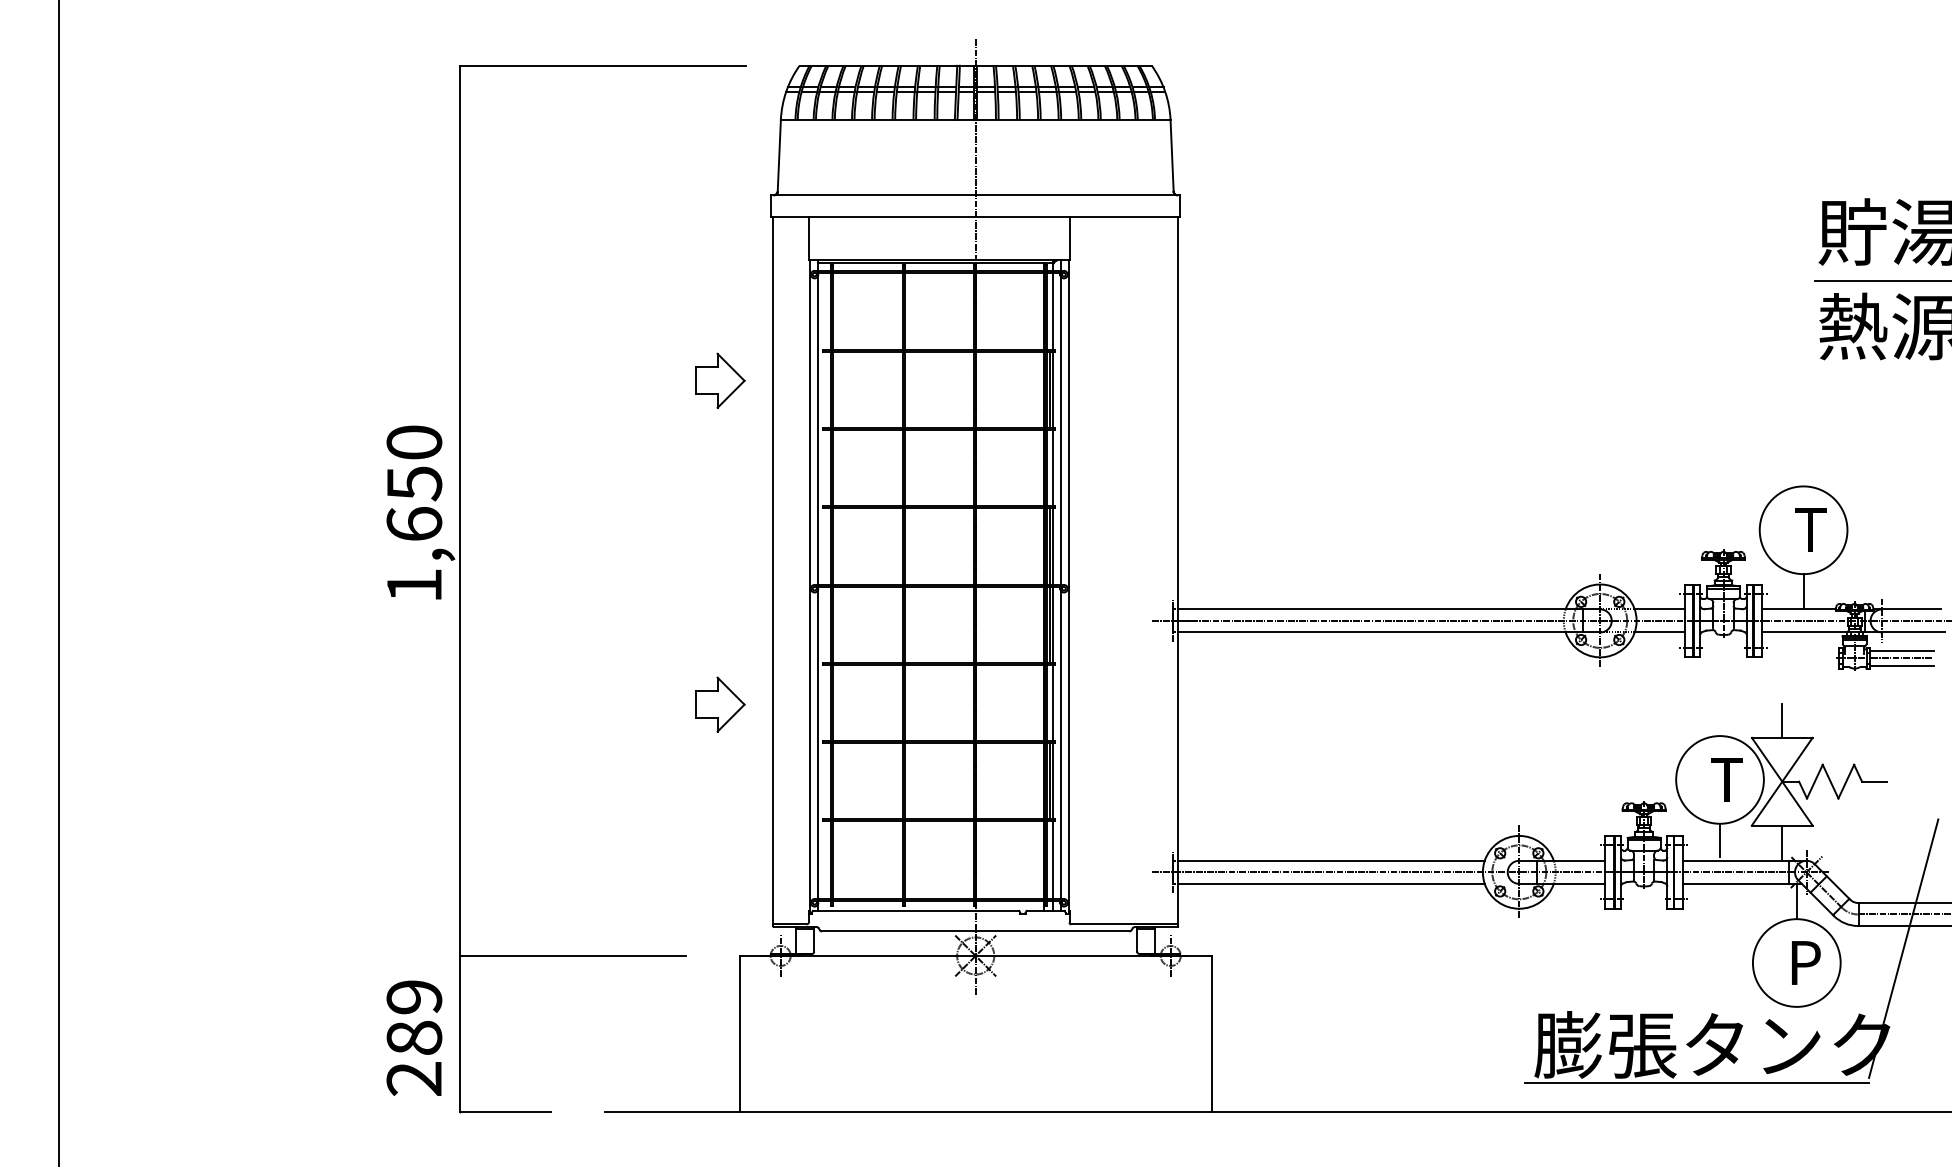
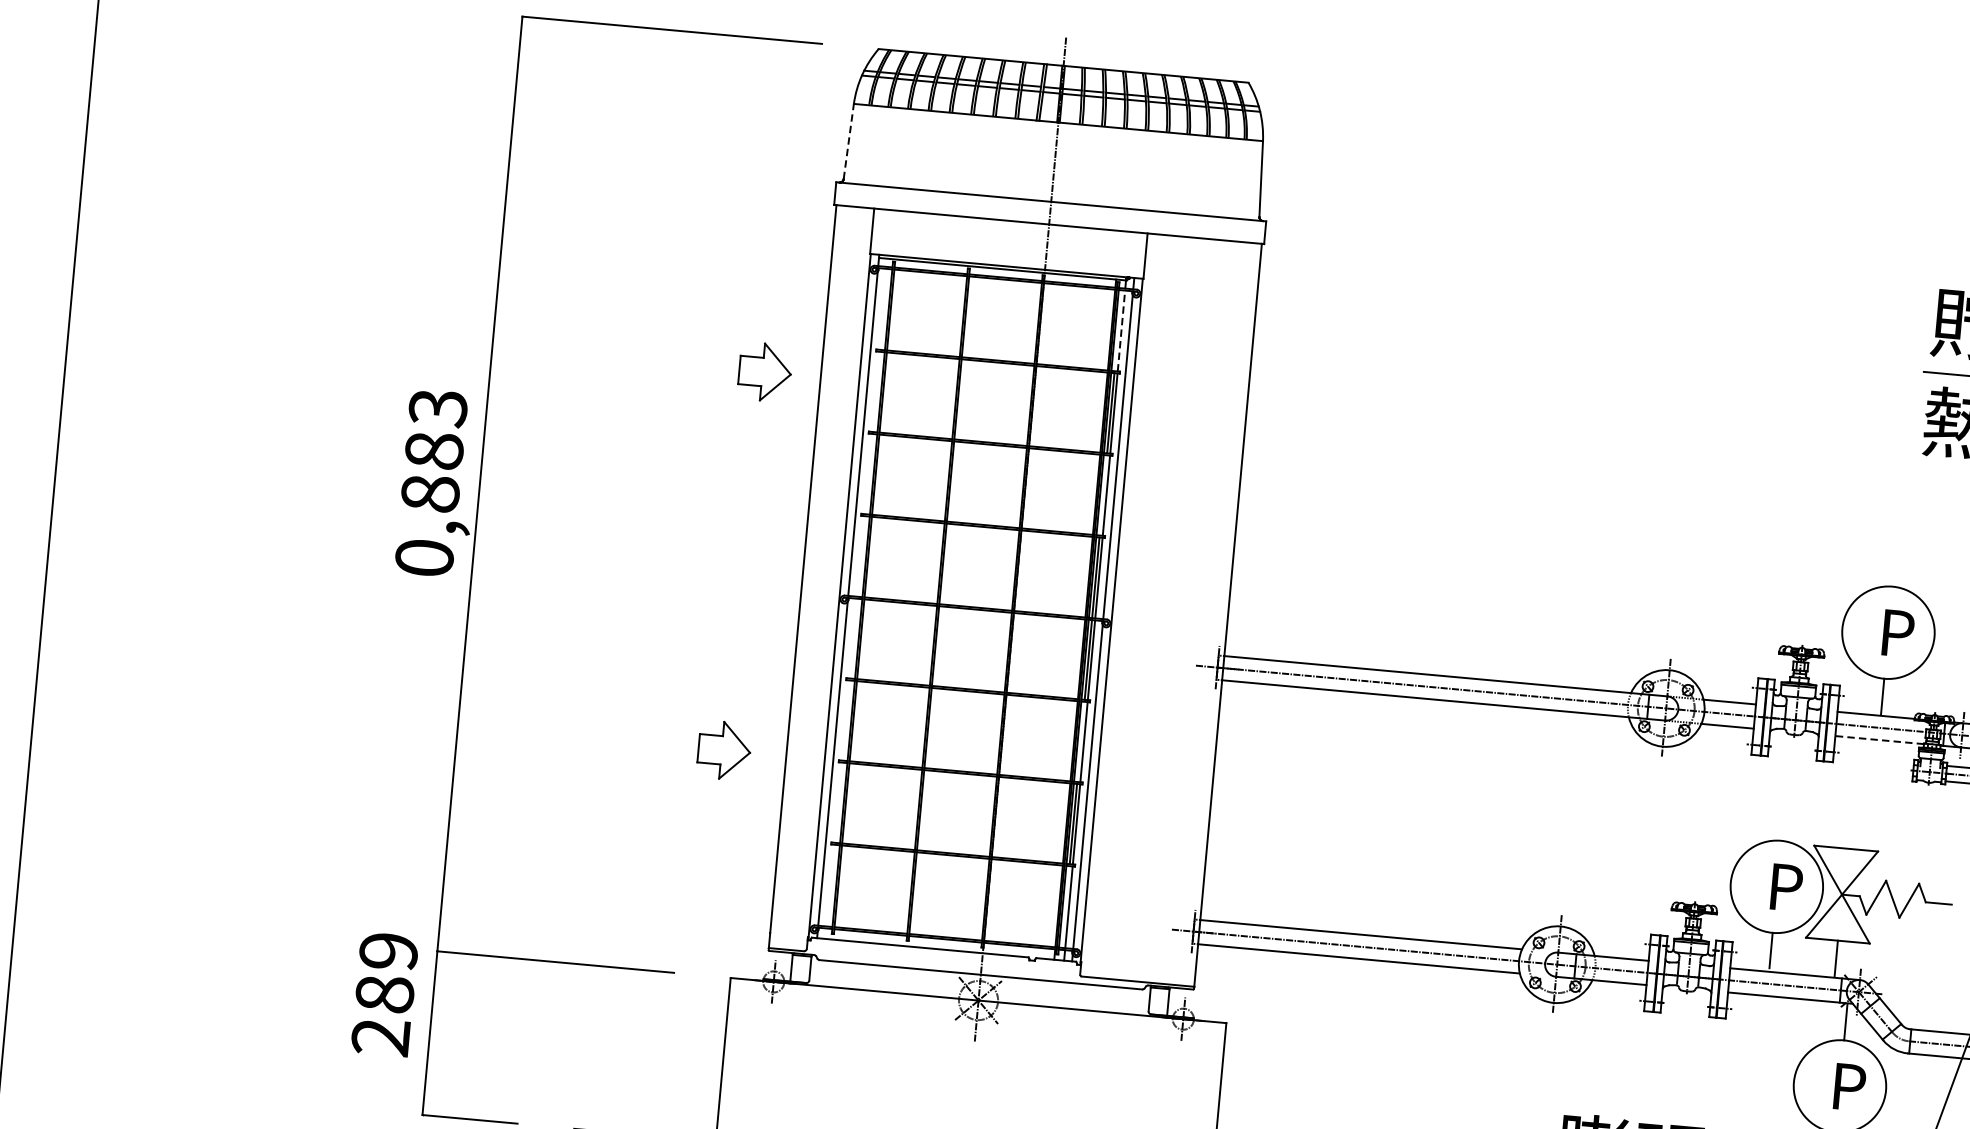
line: (779, 155) -> (849, 141), solid -> dashed
line: (1053, 311) -> (1121, 331), solid -> dashed
text: (414, 513) -> (431, 482), 1,650 -> 0,883
text: (1811, 530) -> (1896, 633), T -> P
line: (1804, 632) -> (1879, 740), solid -> dashed
part: (720, 704) -> (724, 750), moved
line: (1782, 720) -> (1848, 830), removed
text: (1727, 779) -> (1784, 887), T -> P
text: (414, 1037) -> (385, 993), moved

